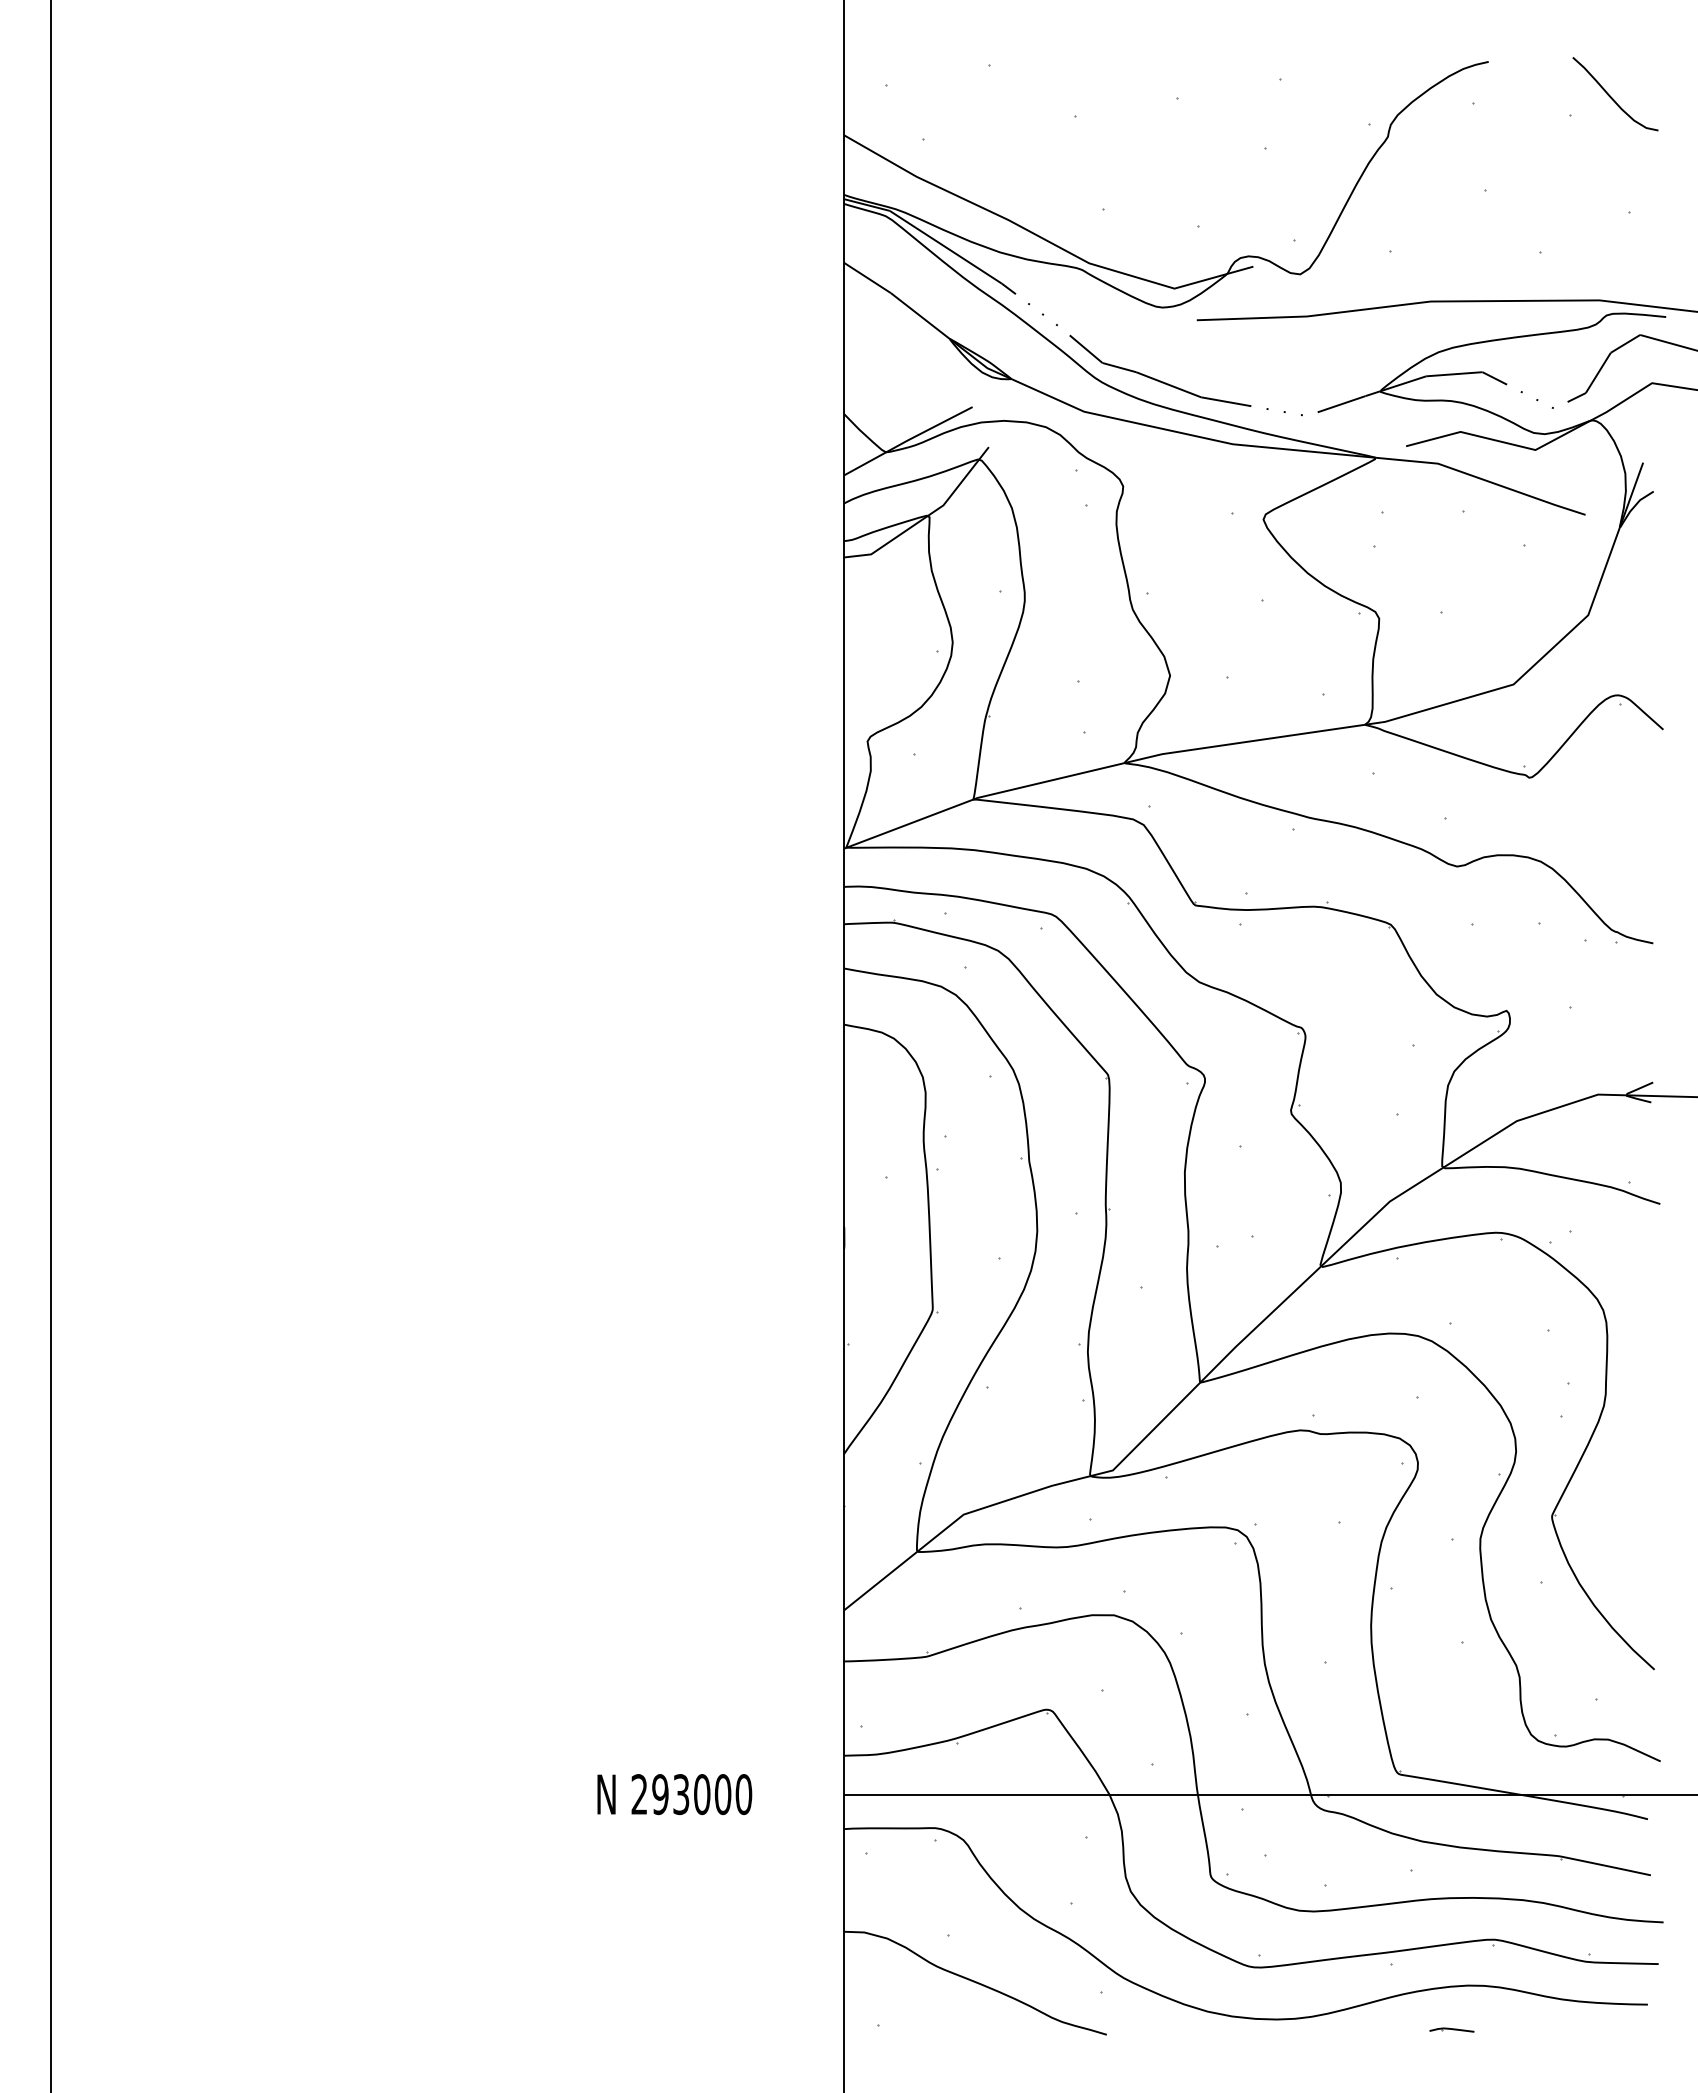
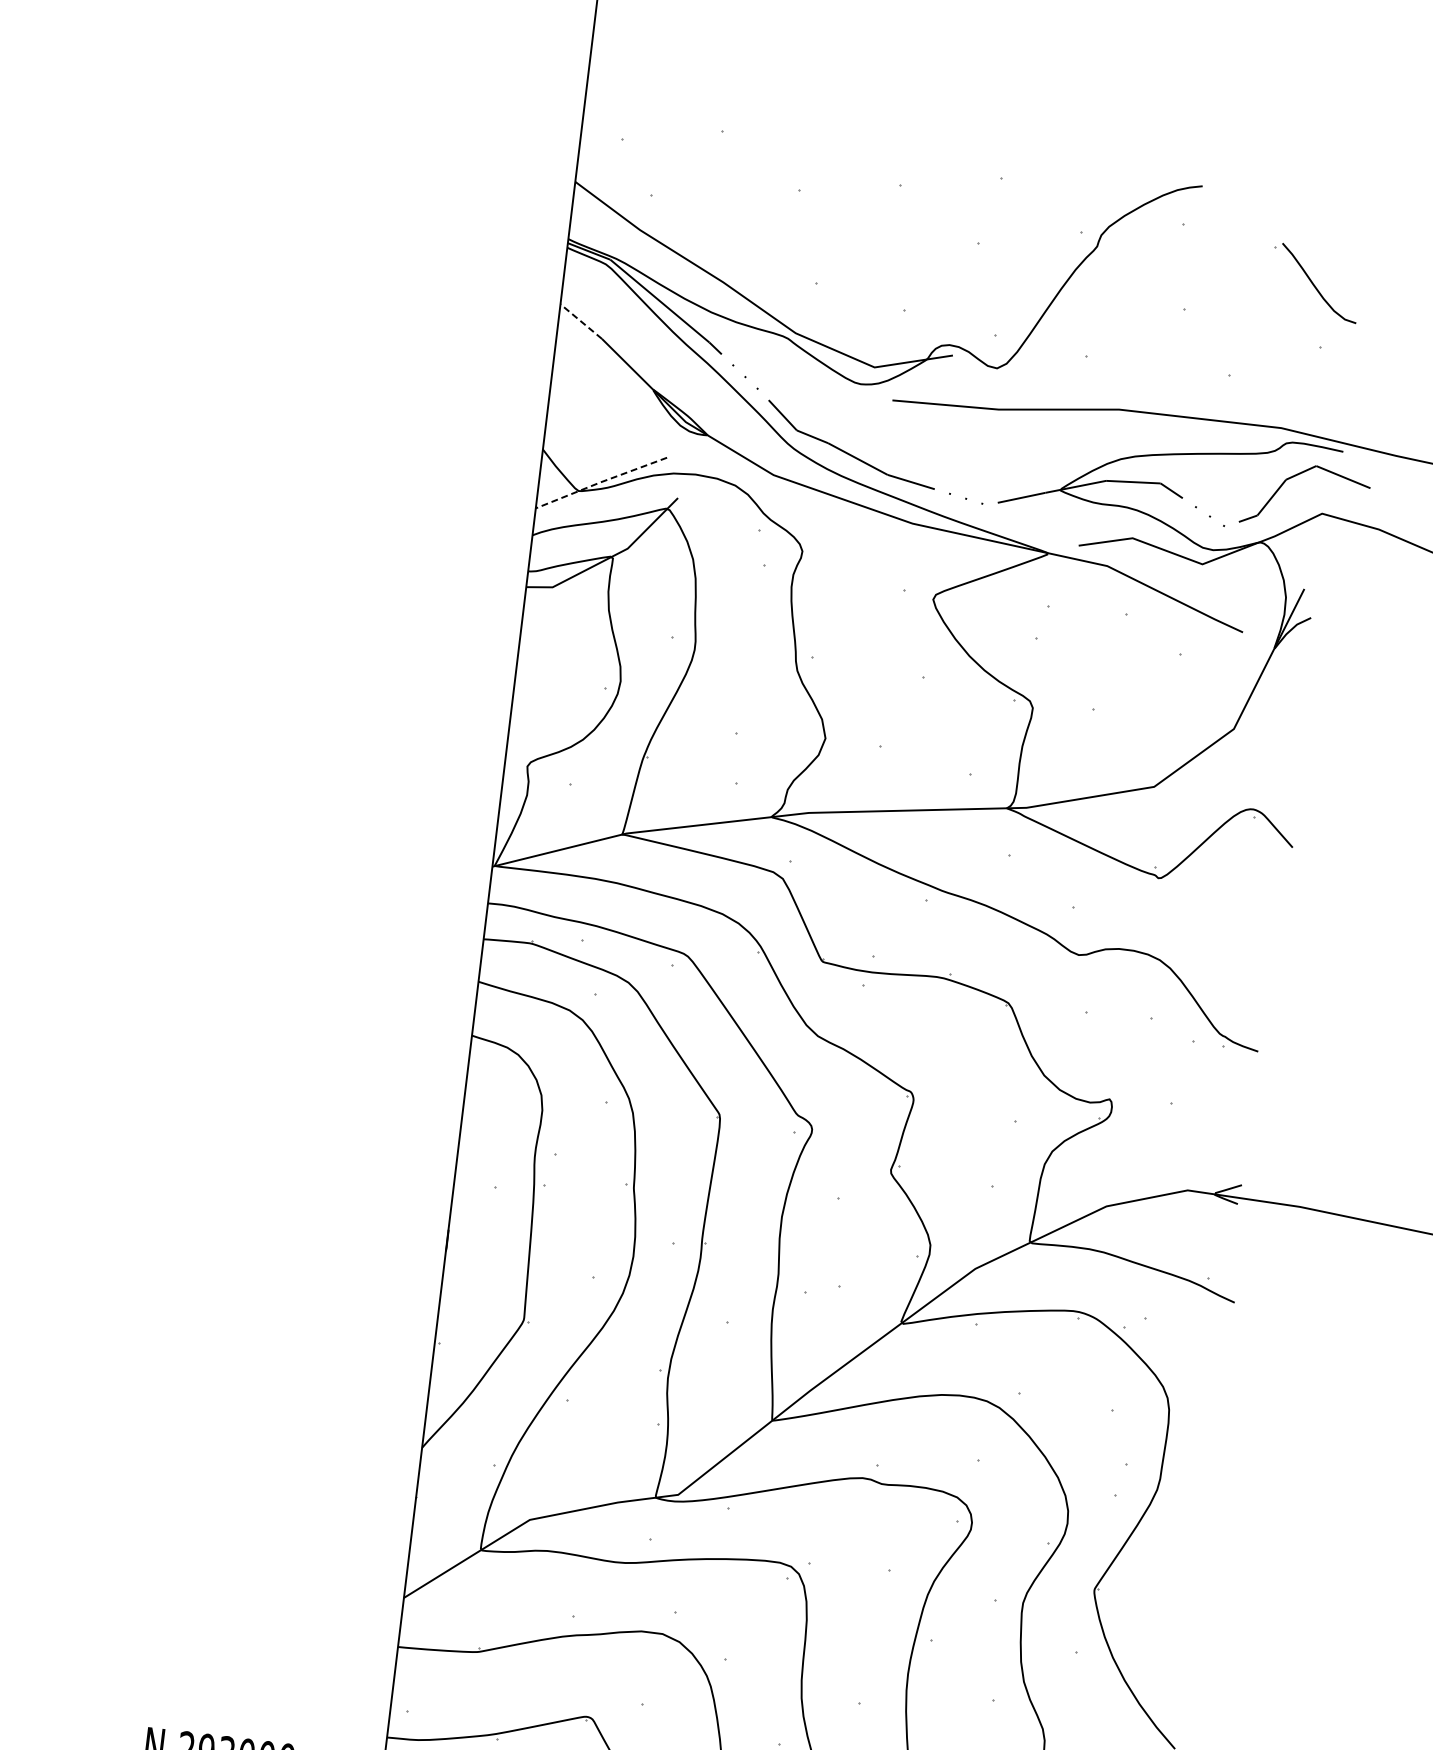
curve: (1612, 97) -> (1315, 286), moved
line: (867, 278) -> (581, 322), solid -> dashed
line: (907, 440) -> (600, 482), solid -> dashed

